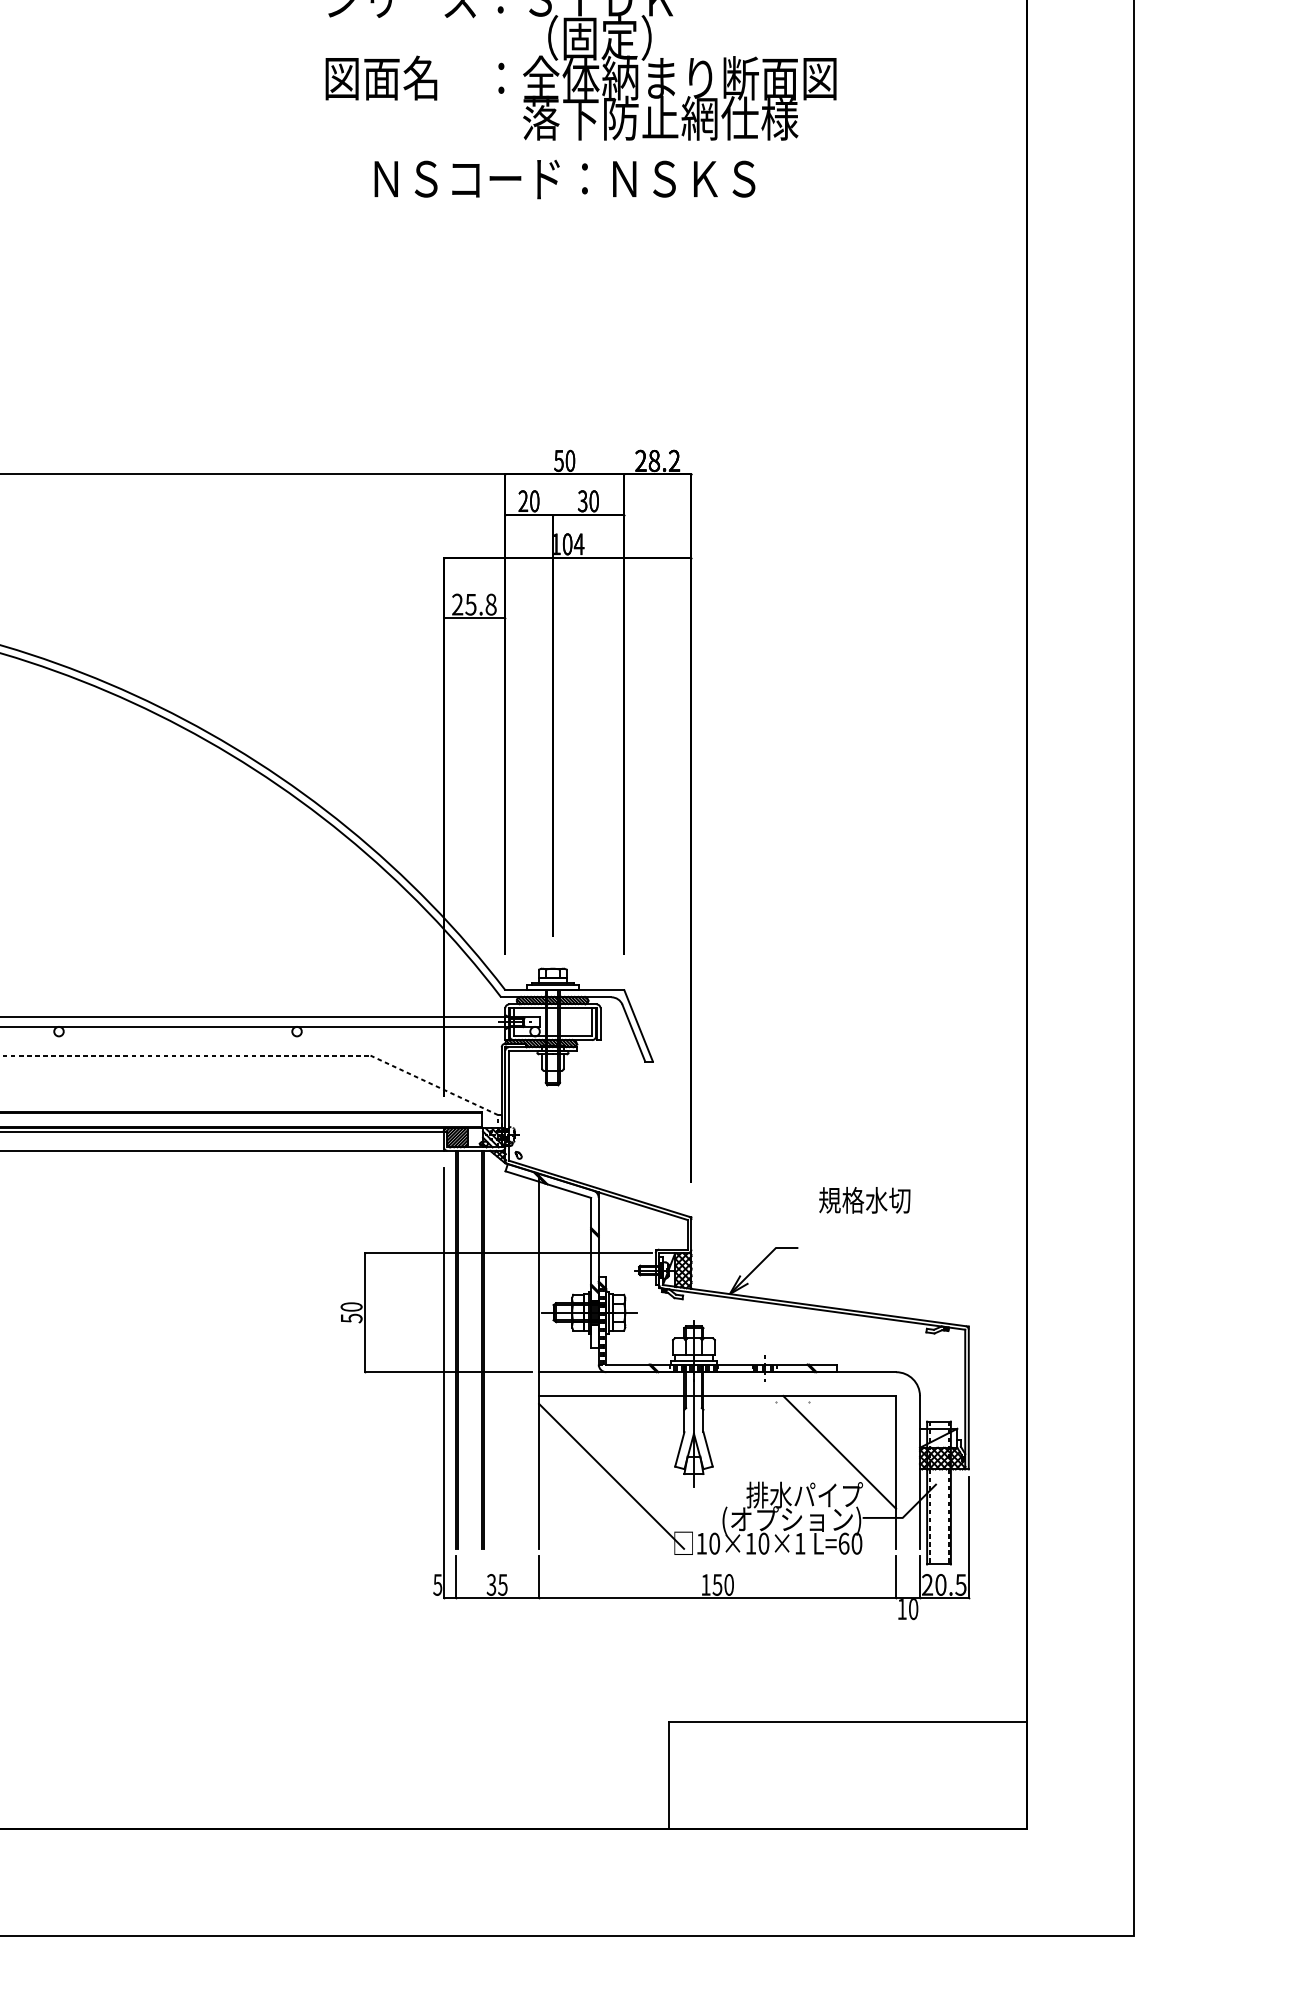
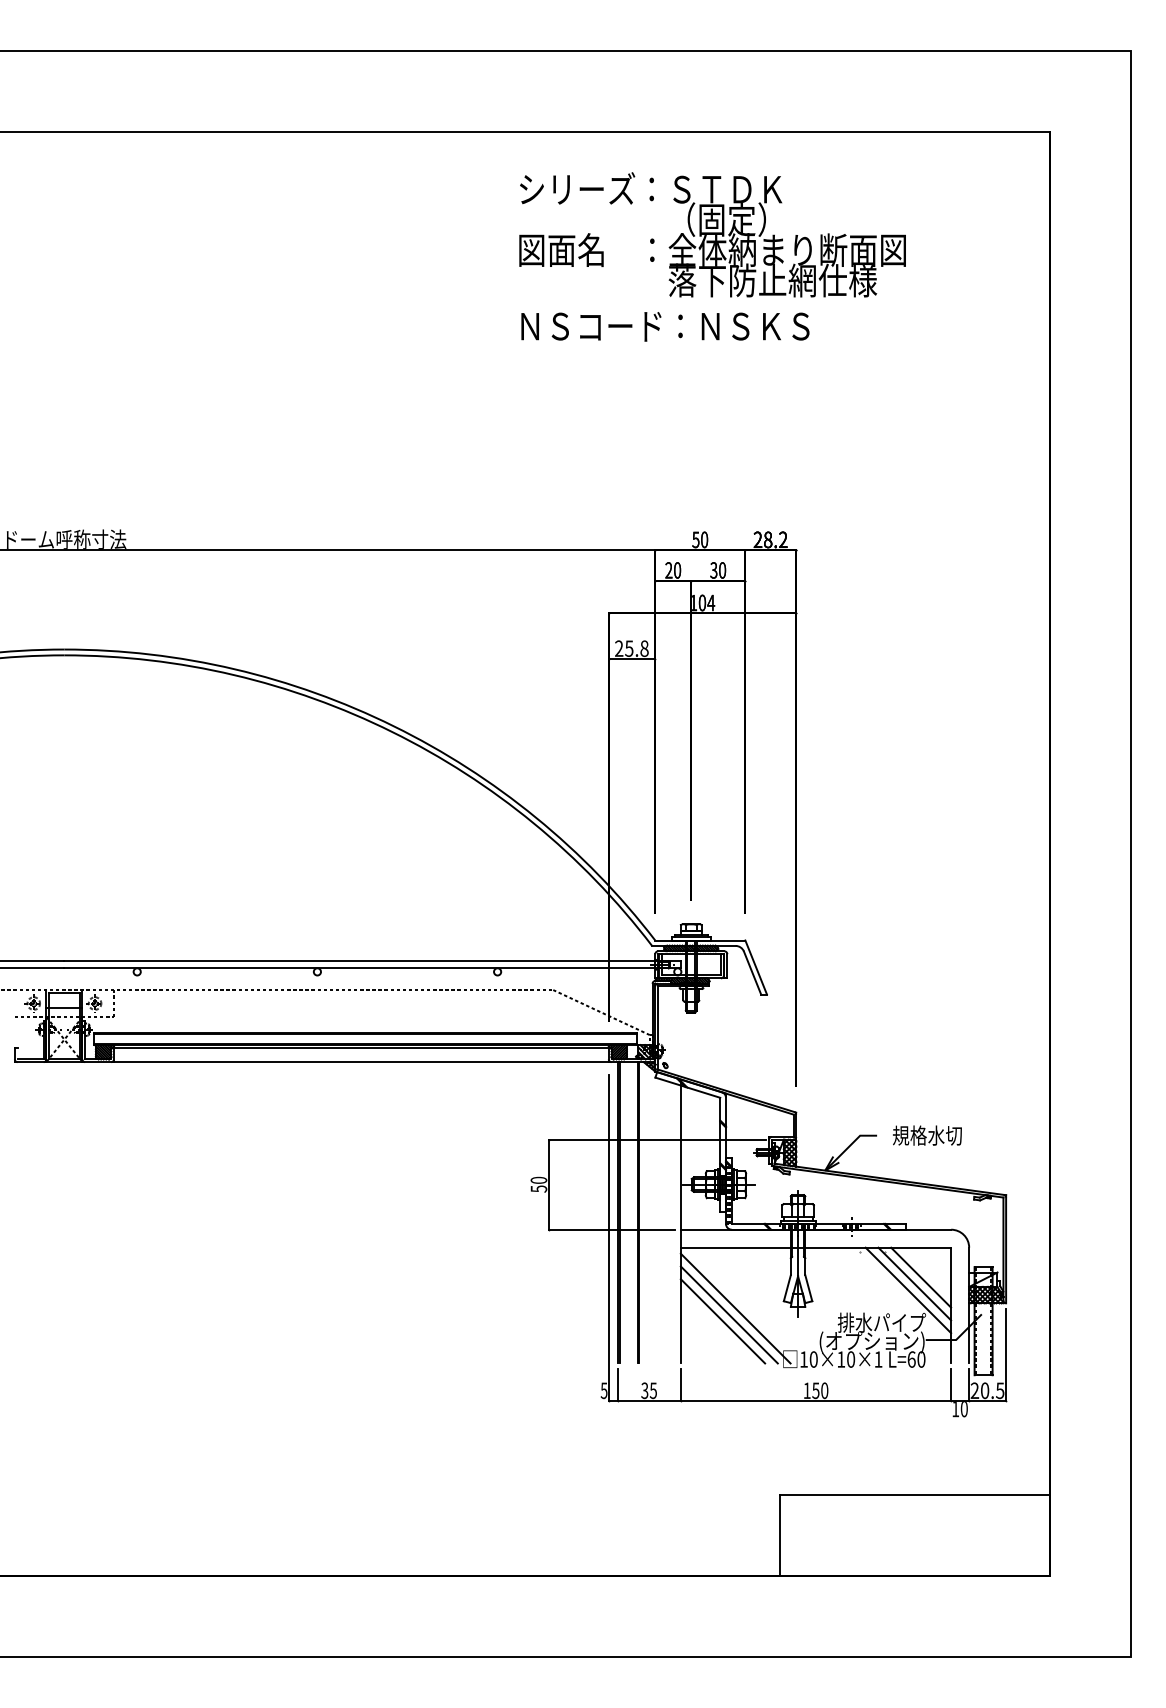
text: (565, 179) -> (665, 326), moved
text: (864, 1200) -> (927, 1135), moved
line: (857, 1435) -> (921, 1277), added
line: (847, 1443) -> (914, 1283), added
line: (602, 1484) -> (728, 1314), added
line: (594, 1493) -> (722, 1321), added

